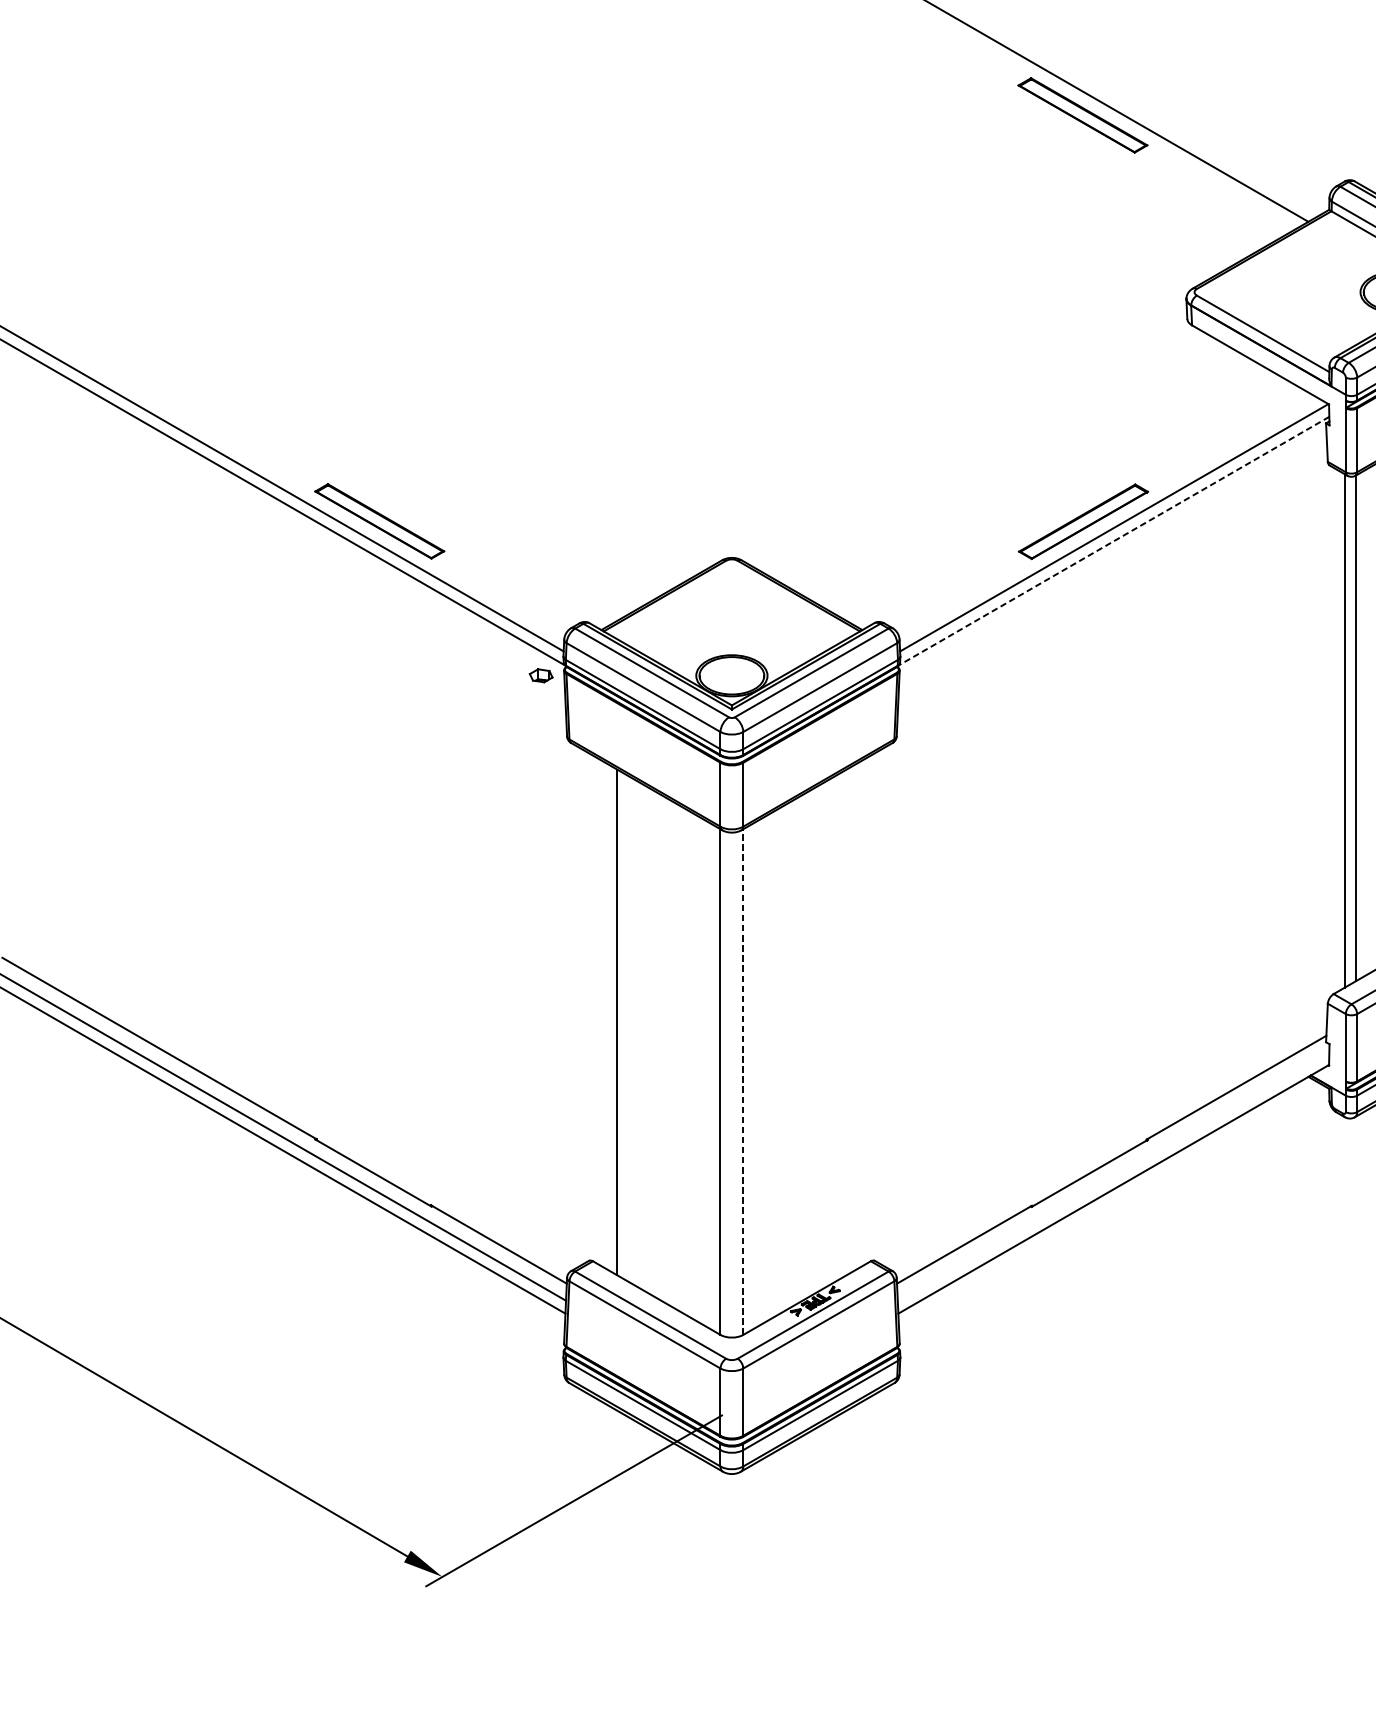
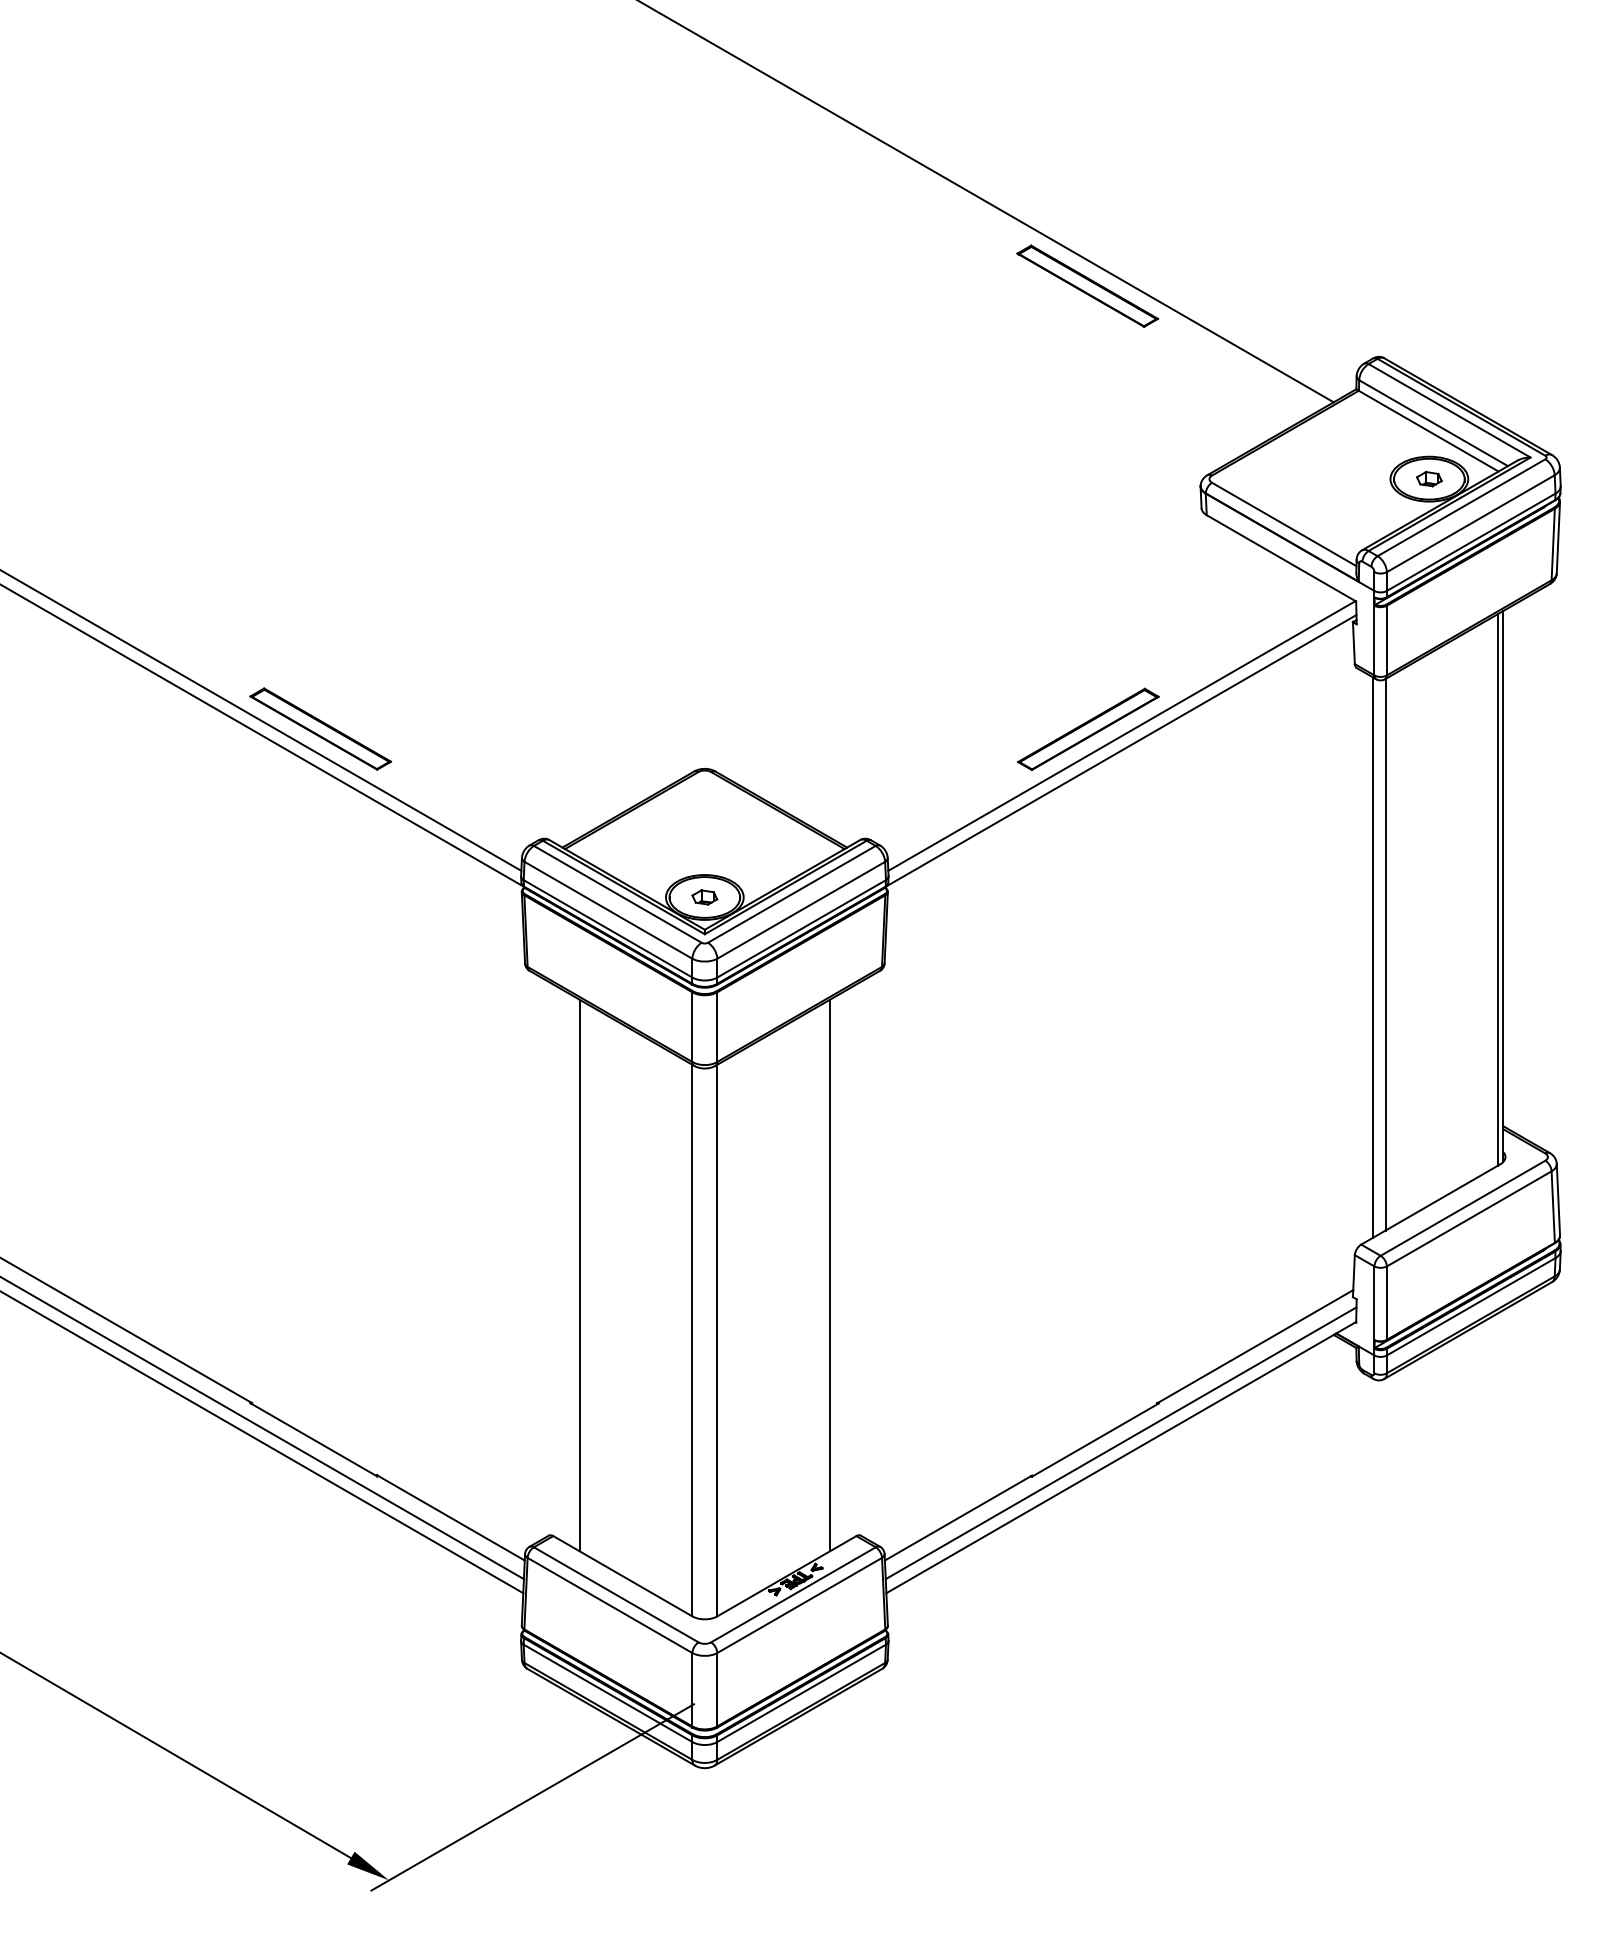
line: (1113, 541) -> (1121, 750), dashed -> solid
part: (540, 675) -> (704, 897), moved
line: (846, 1022) -> (829, 1275), added
line: (743, 1081) -> (717, 1340), dashed -> solid
line: (1112, 1176) -> (1120, 1443), added

